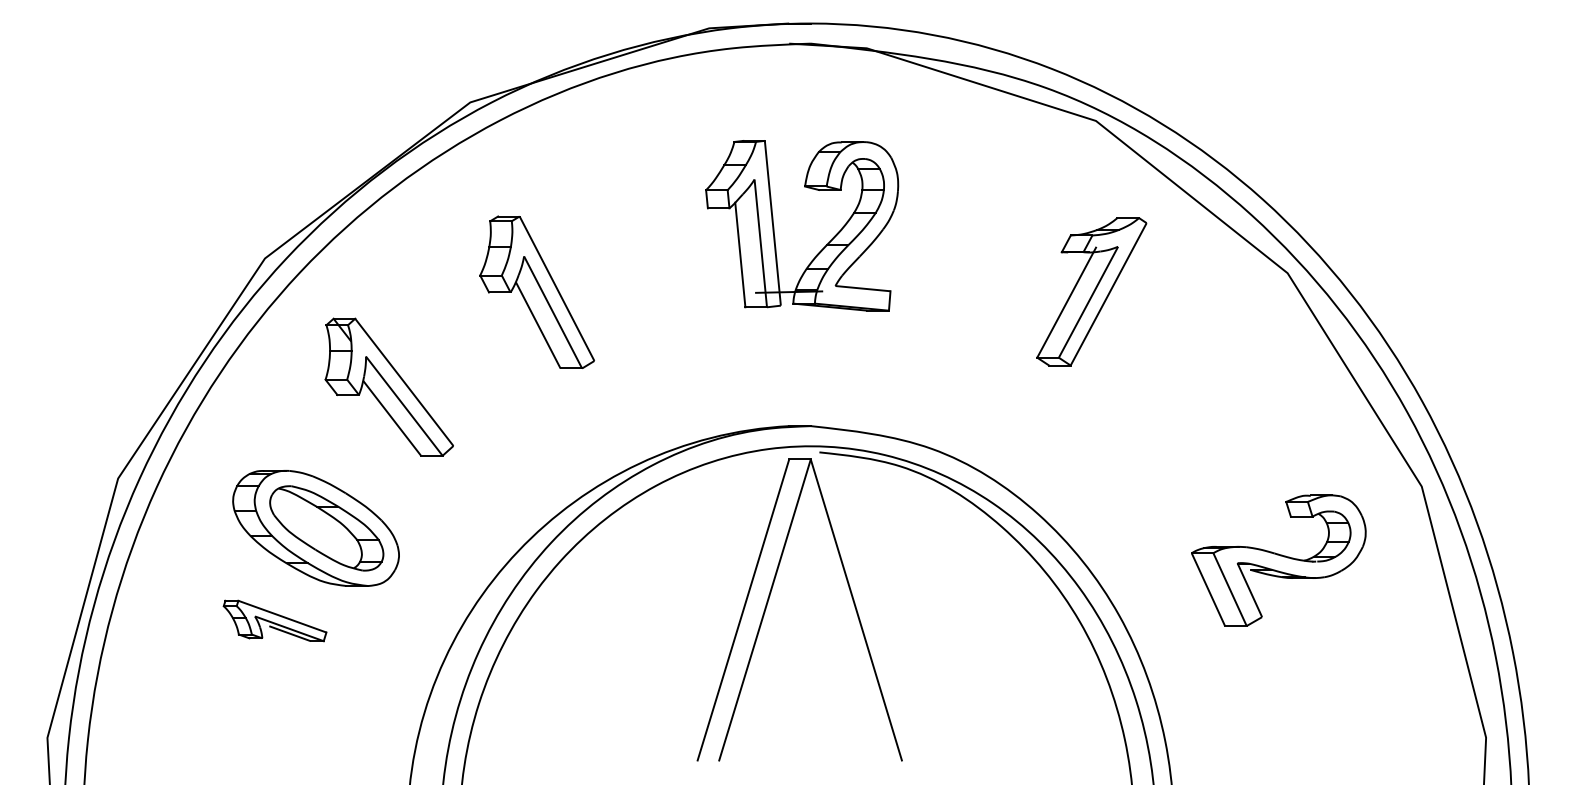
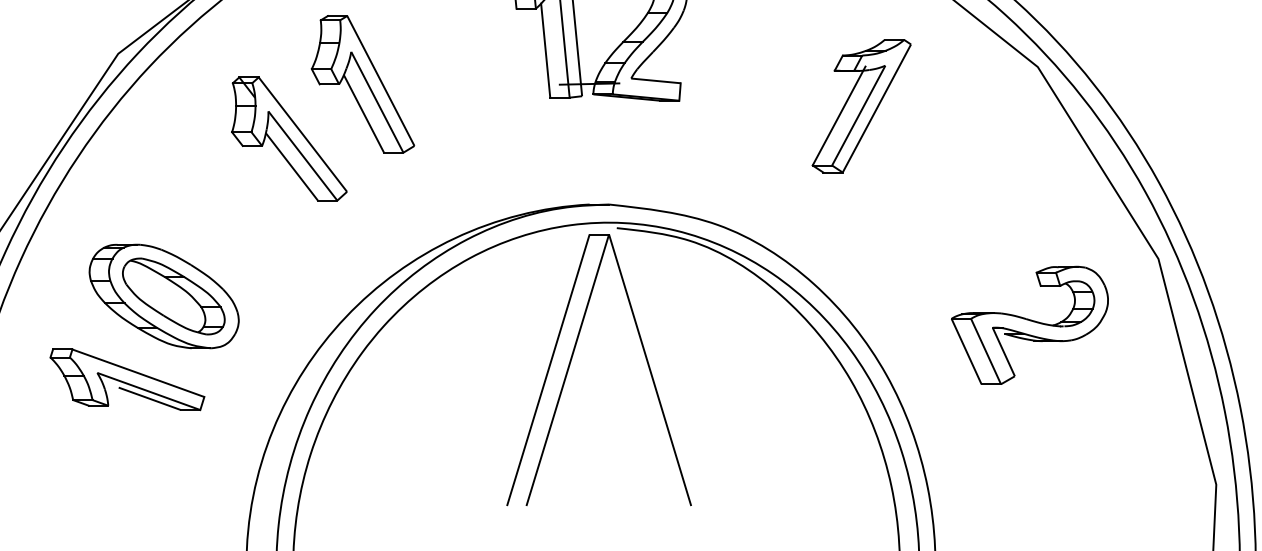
part: (1091, 291) -> (861, 105), moved
part: (388, 386) -> (288, 138), moved
part: (274, 620) -> (126, 379), size x1.67

